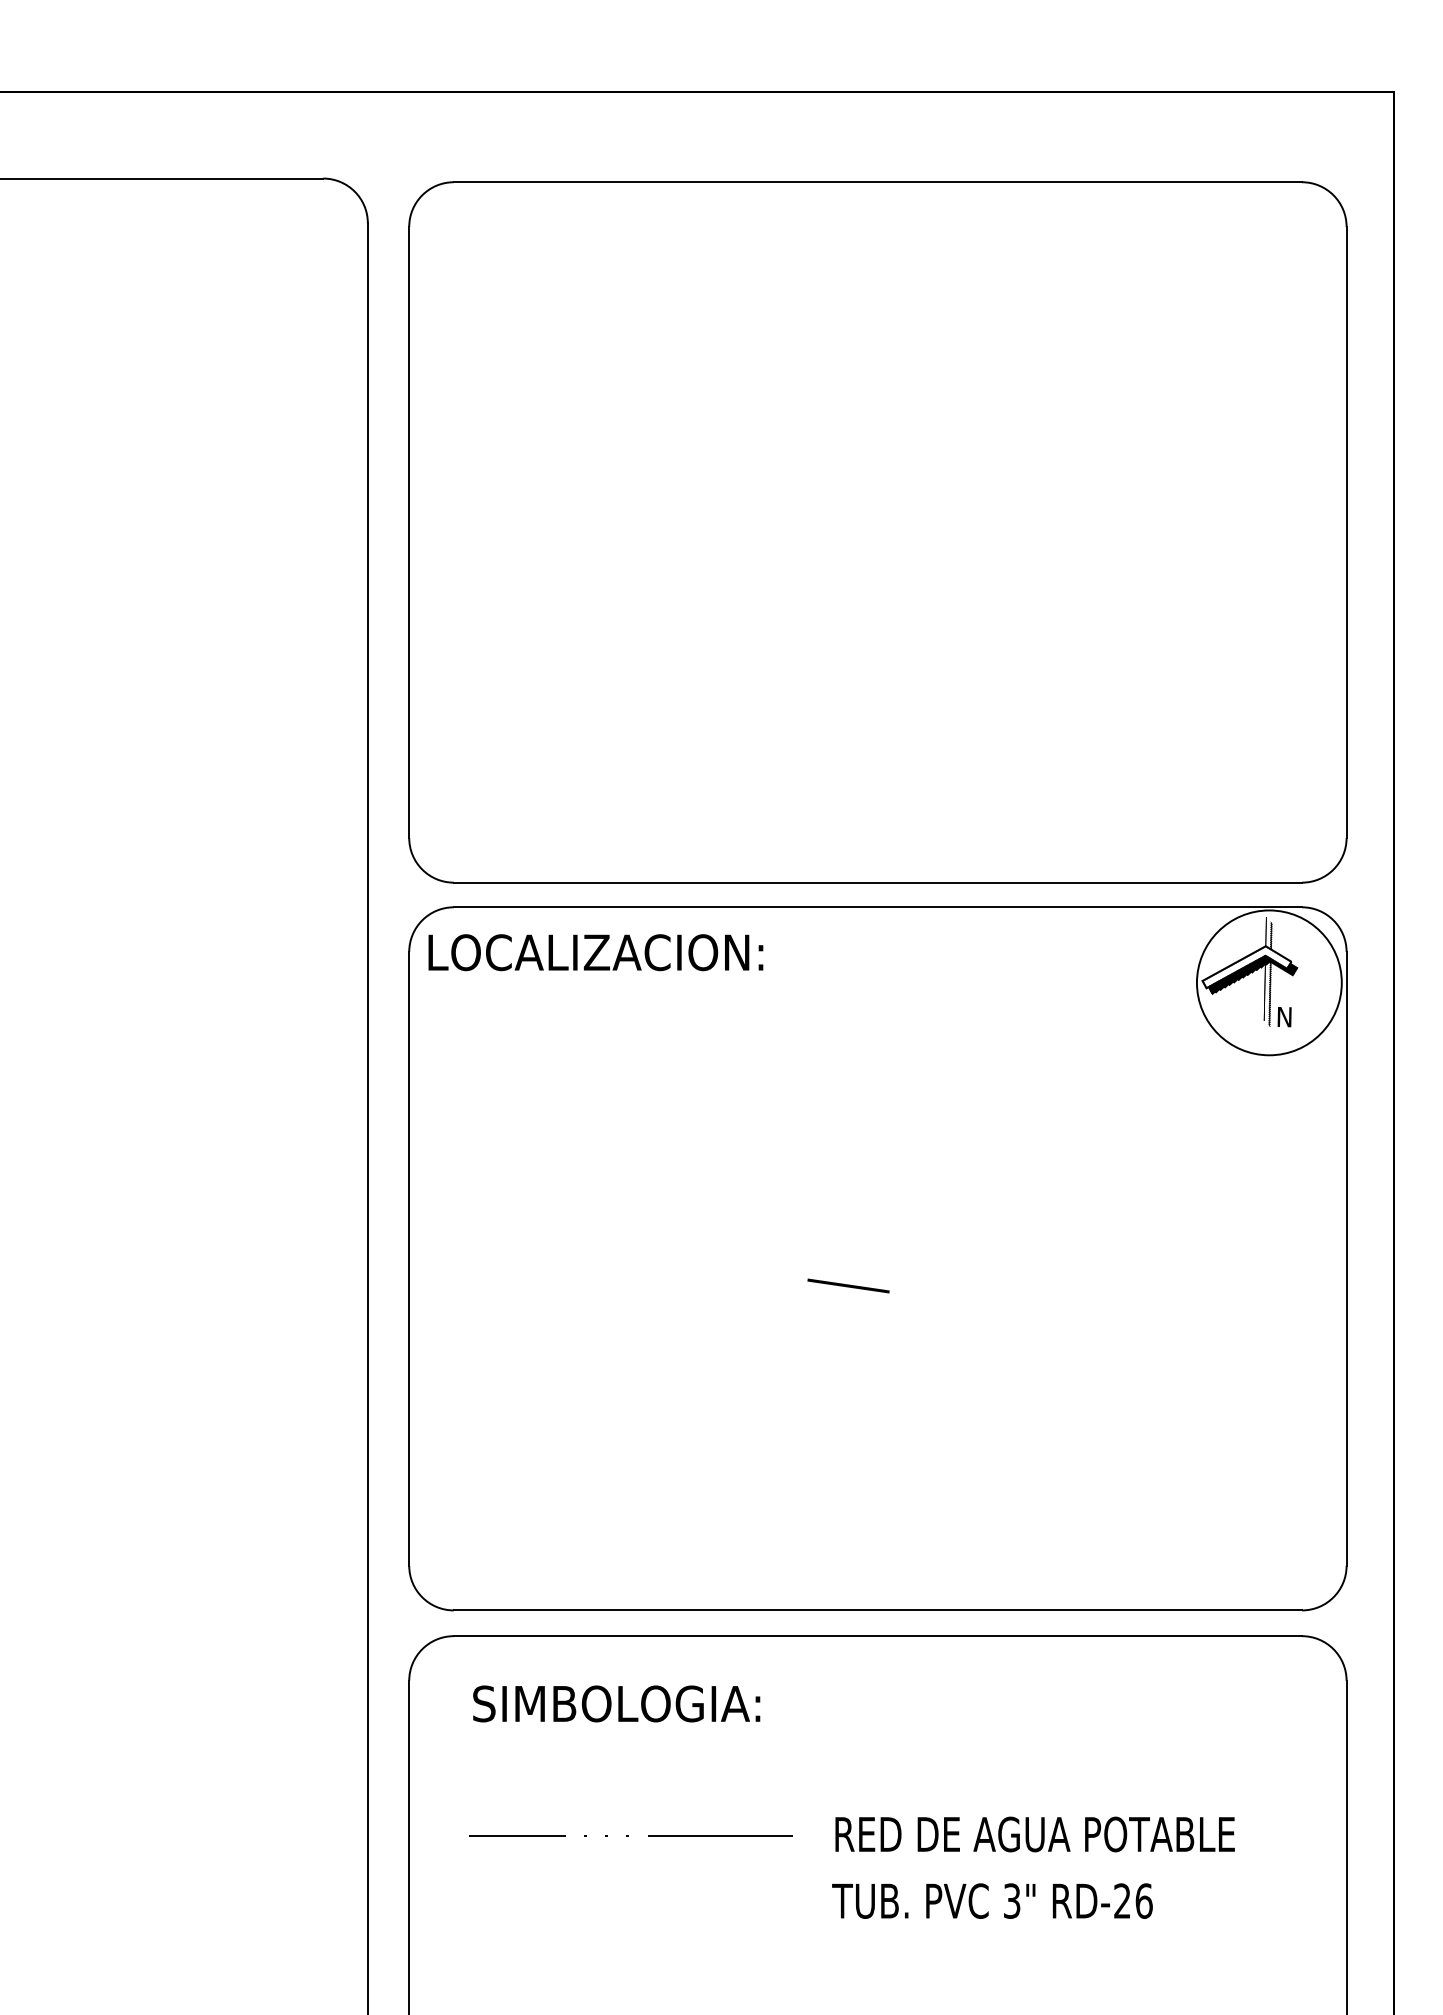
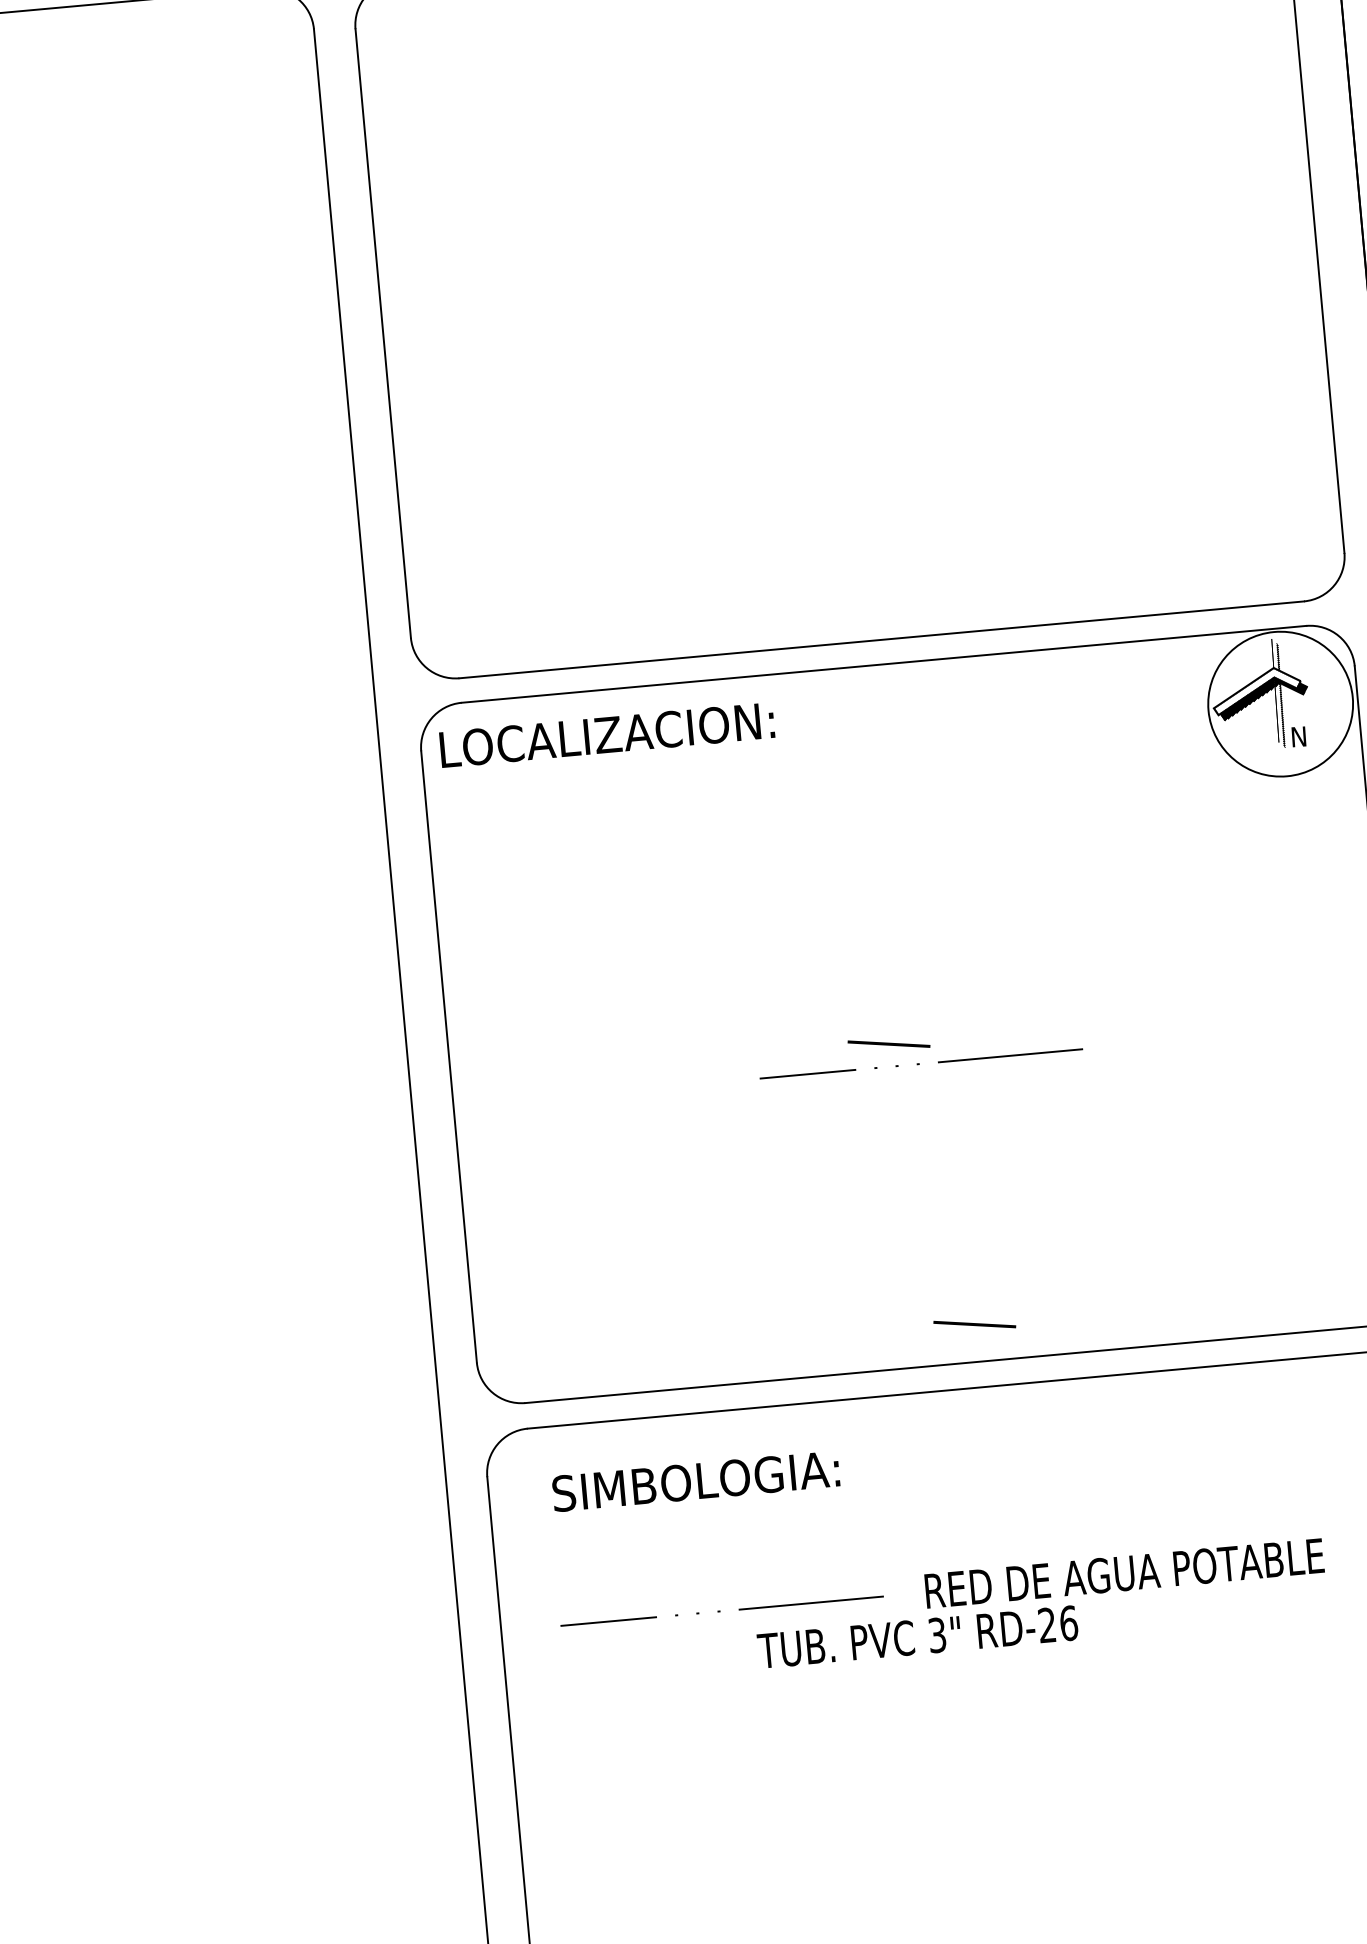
line: (876, 1308) -> (918, 1064), added
line: (908, 1572) -> (974, 1324), added
text: (992, 1900) -> (917, 1636), moved

